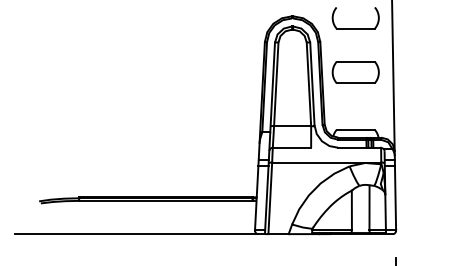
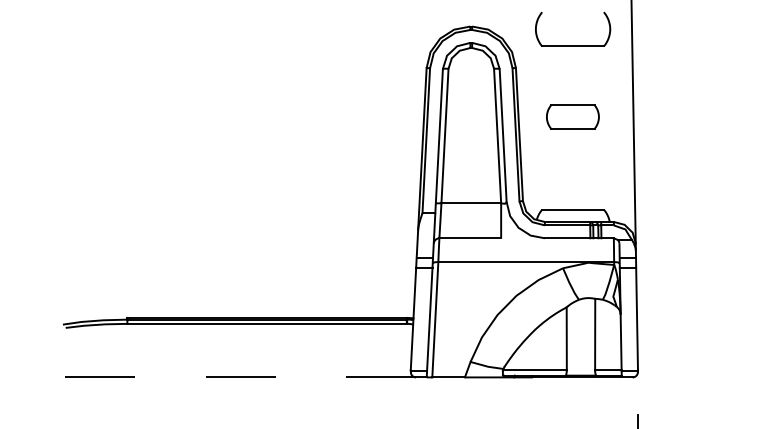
part: (355, 72) -> (572, 117), size x0.7
line: (136, 234) -> (219, 378), solid -> dashed

